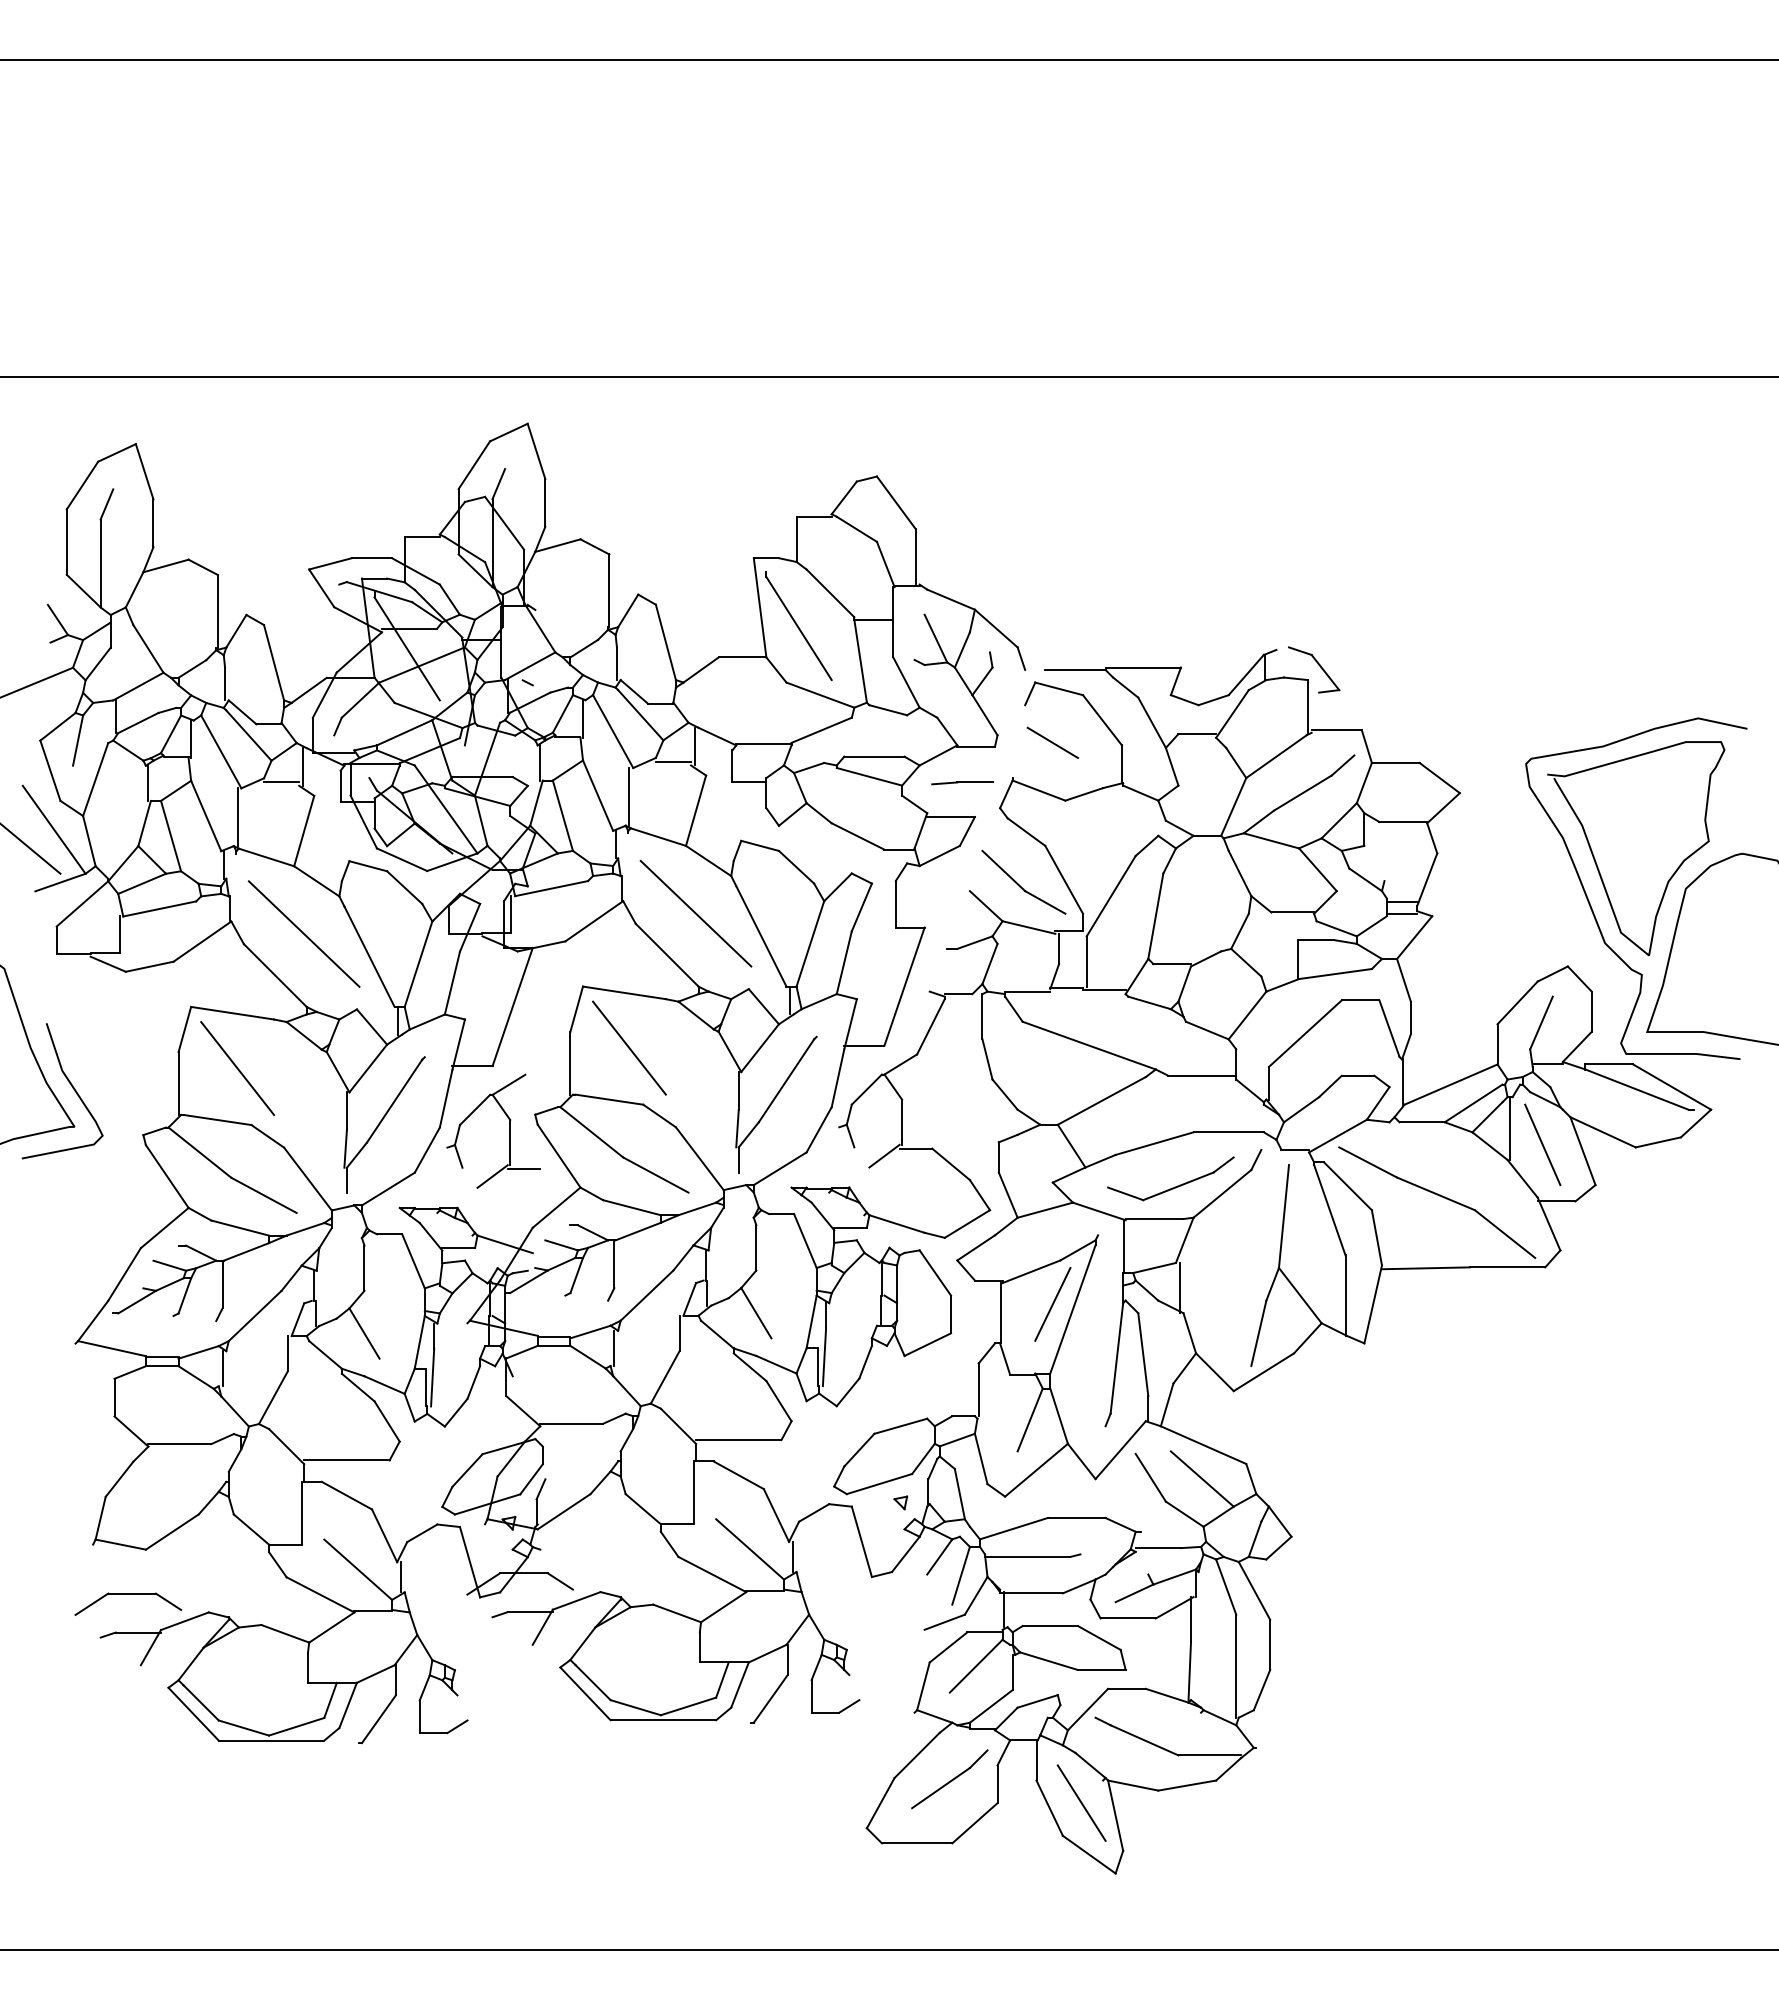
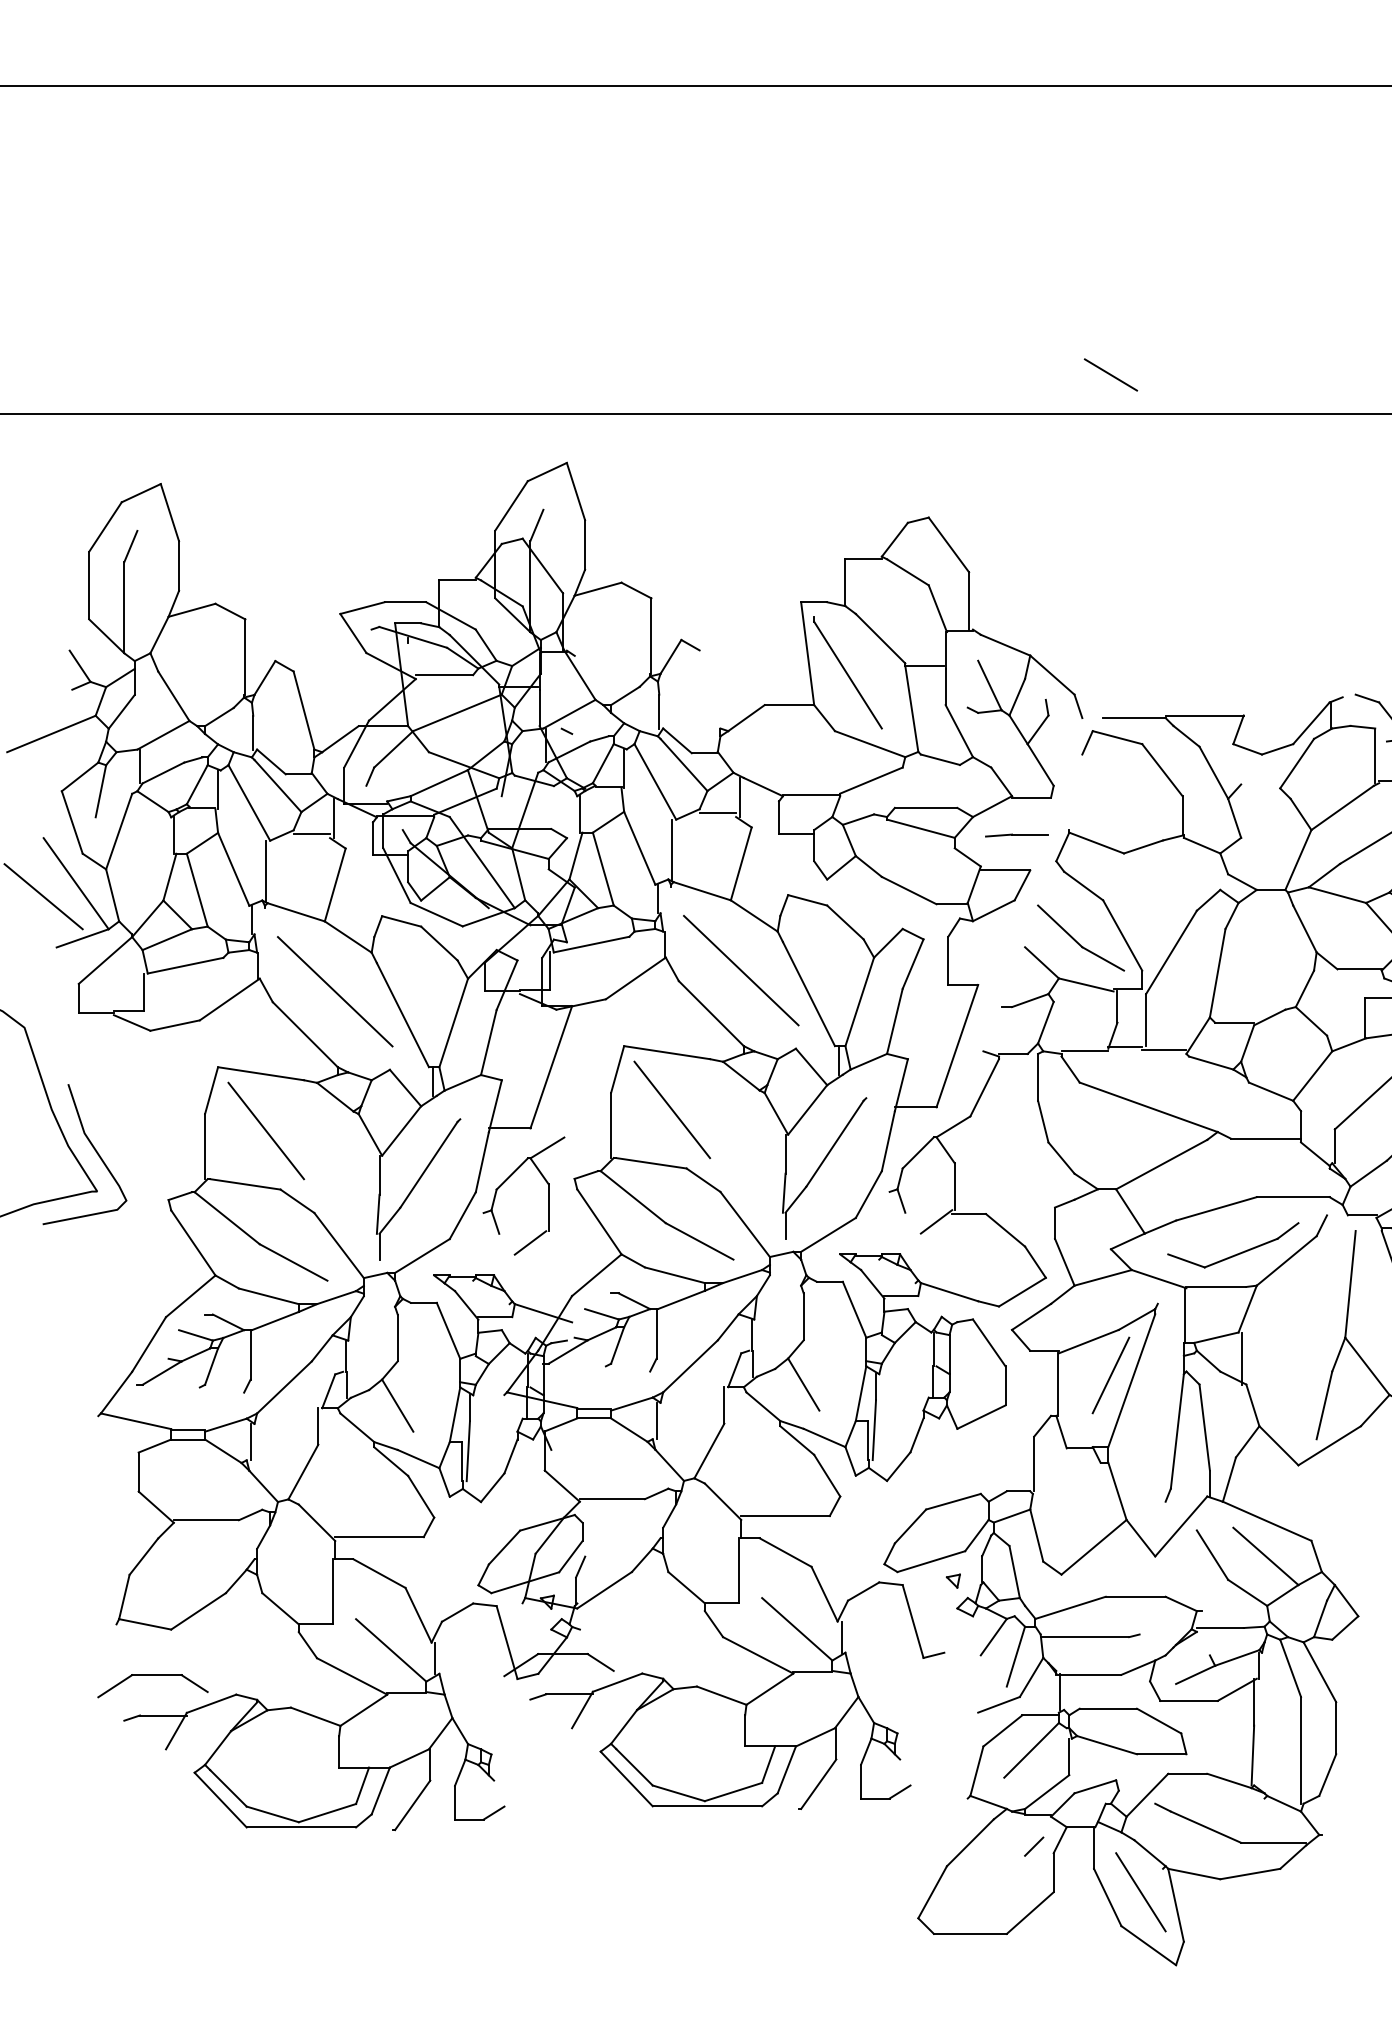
line: (665, 642) -> (709, 689), removed
line: (406, 648) -> (441, 695), removed
line: (1197, 734) -> (1260, 784), removed
line: (1052, 742) -> (1110, 374), moved
line: (523, 1169) -> (562, 1235), removed
line: (1029, 1419) -> (1086, 1494), removed
line: (905, 1554) -> (958, 1634), removed
line: (940, 1787) -> (994, 1876), removed

